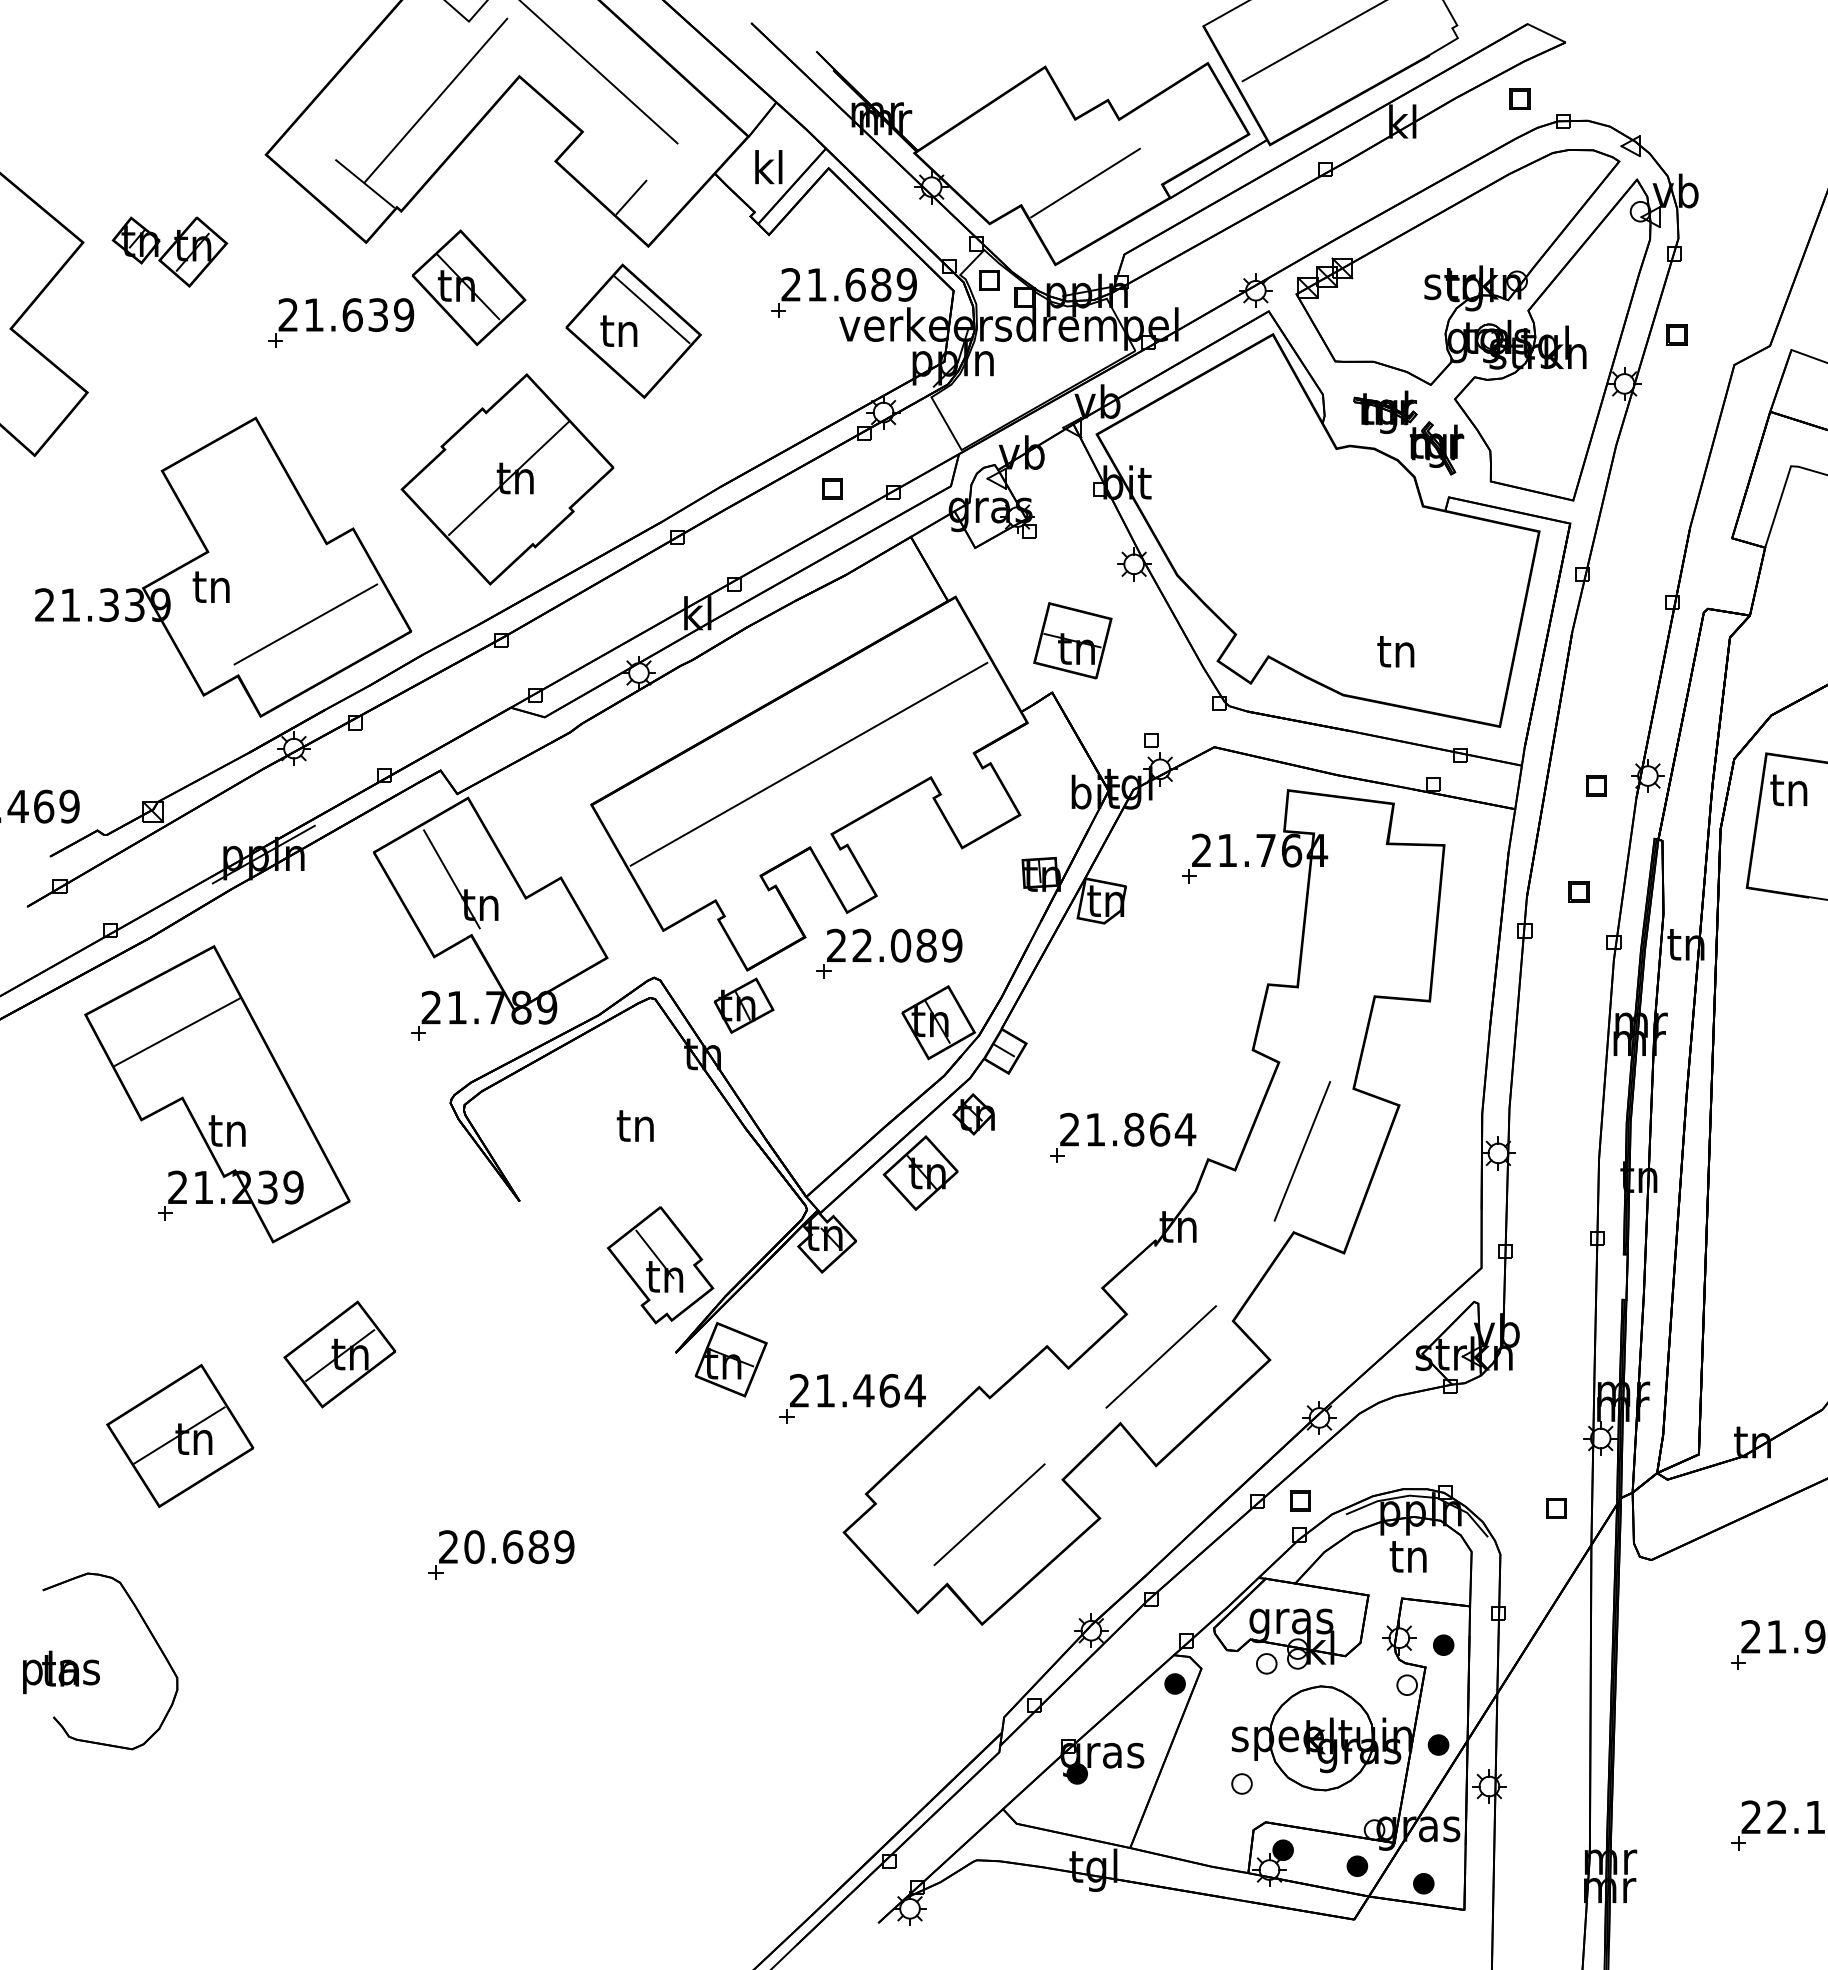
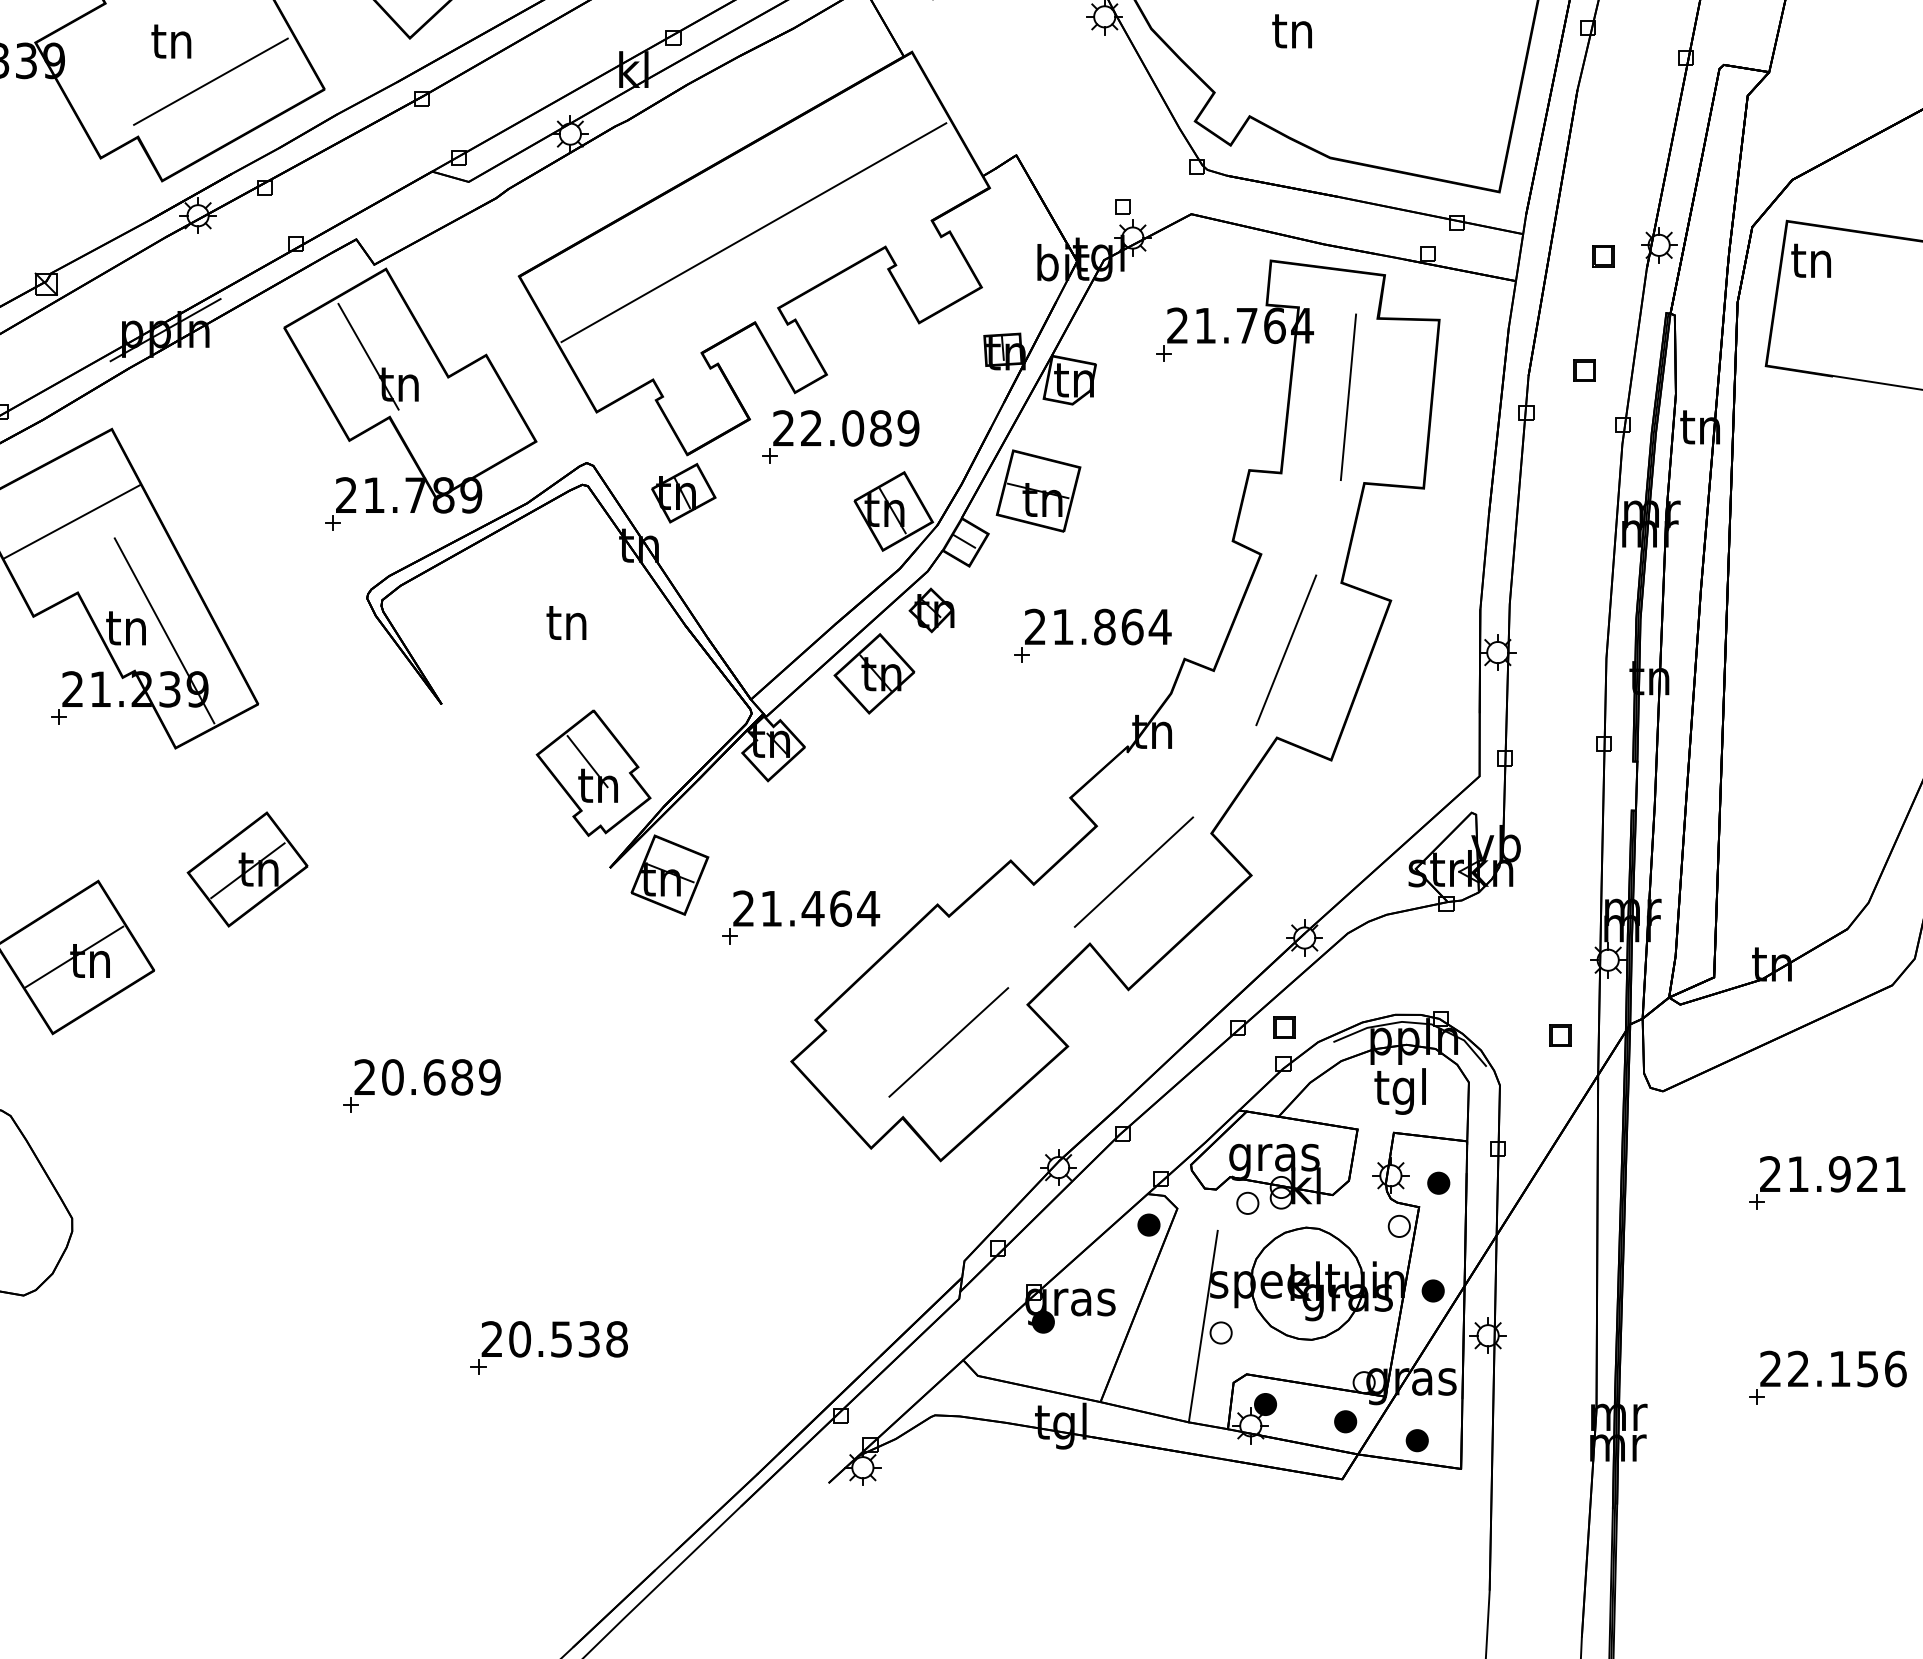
text: (210, 586) -> (170, 40), moved
part: (1072, 640) -> (1038, 490), moved
text: (1395, 651) -> (1291, 31), moved
line: (1359, 916) -> (1347, 396), added
line: (262, 1133) -> (164, 631), added
text: (1407, 1559) -> (1399, 1090), tn -> tgl
line: (1225, 1777) -> (1203, 1326), added
part: (619, 1797) -> (549, 1347), added

